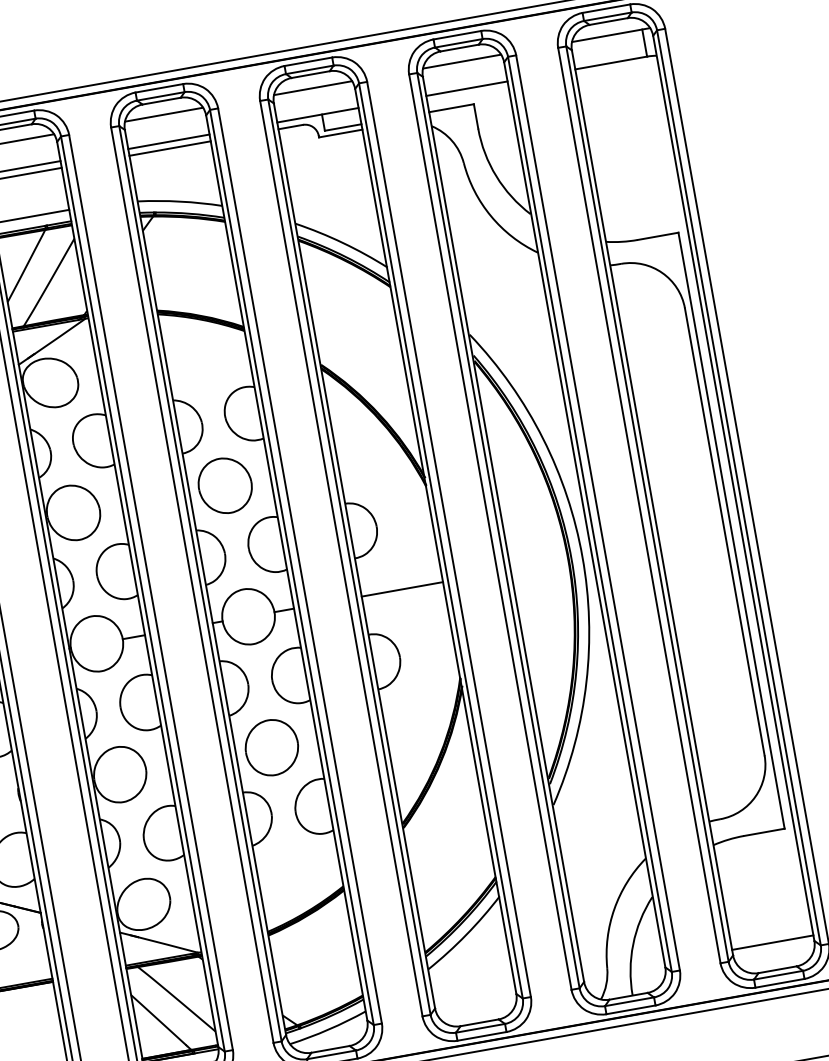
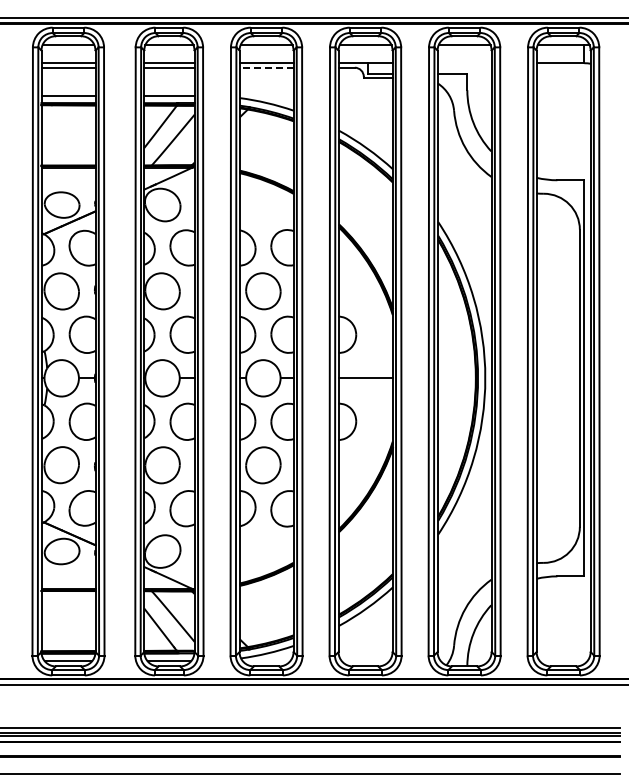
line: (466, 89) -> (464, 63), removed
line: (169, 148) -> (266, 67), solid -> dashed
line: (772, 942) -> (563, 648), removed

